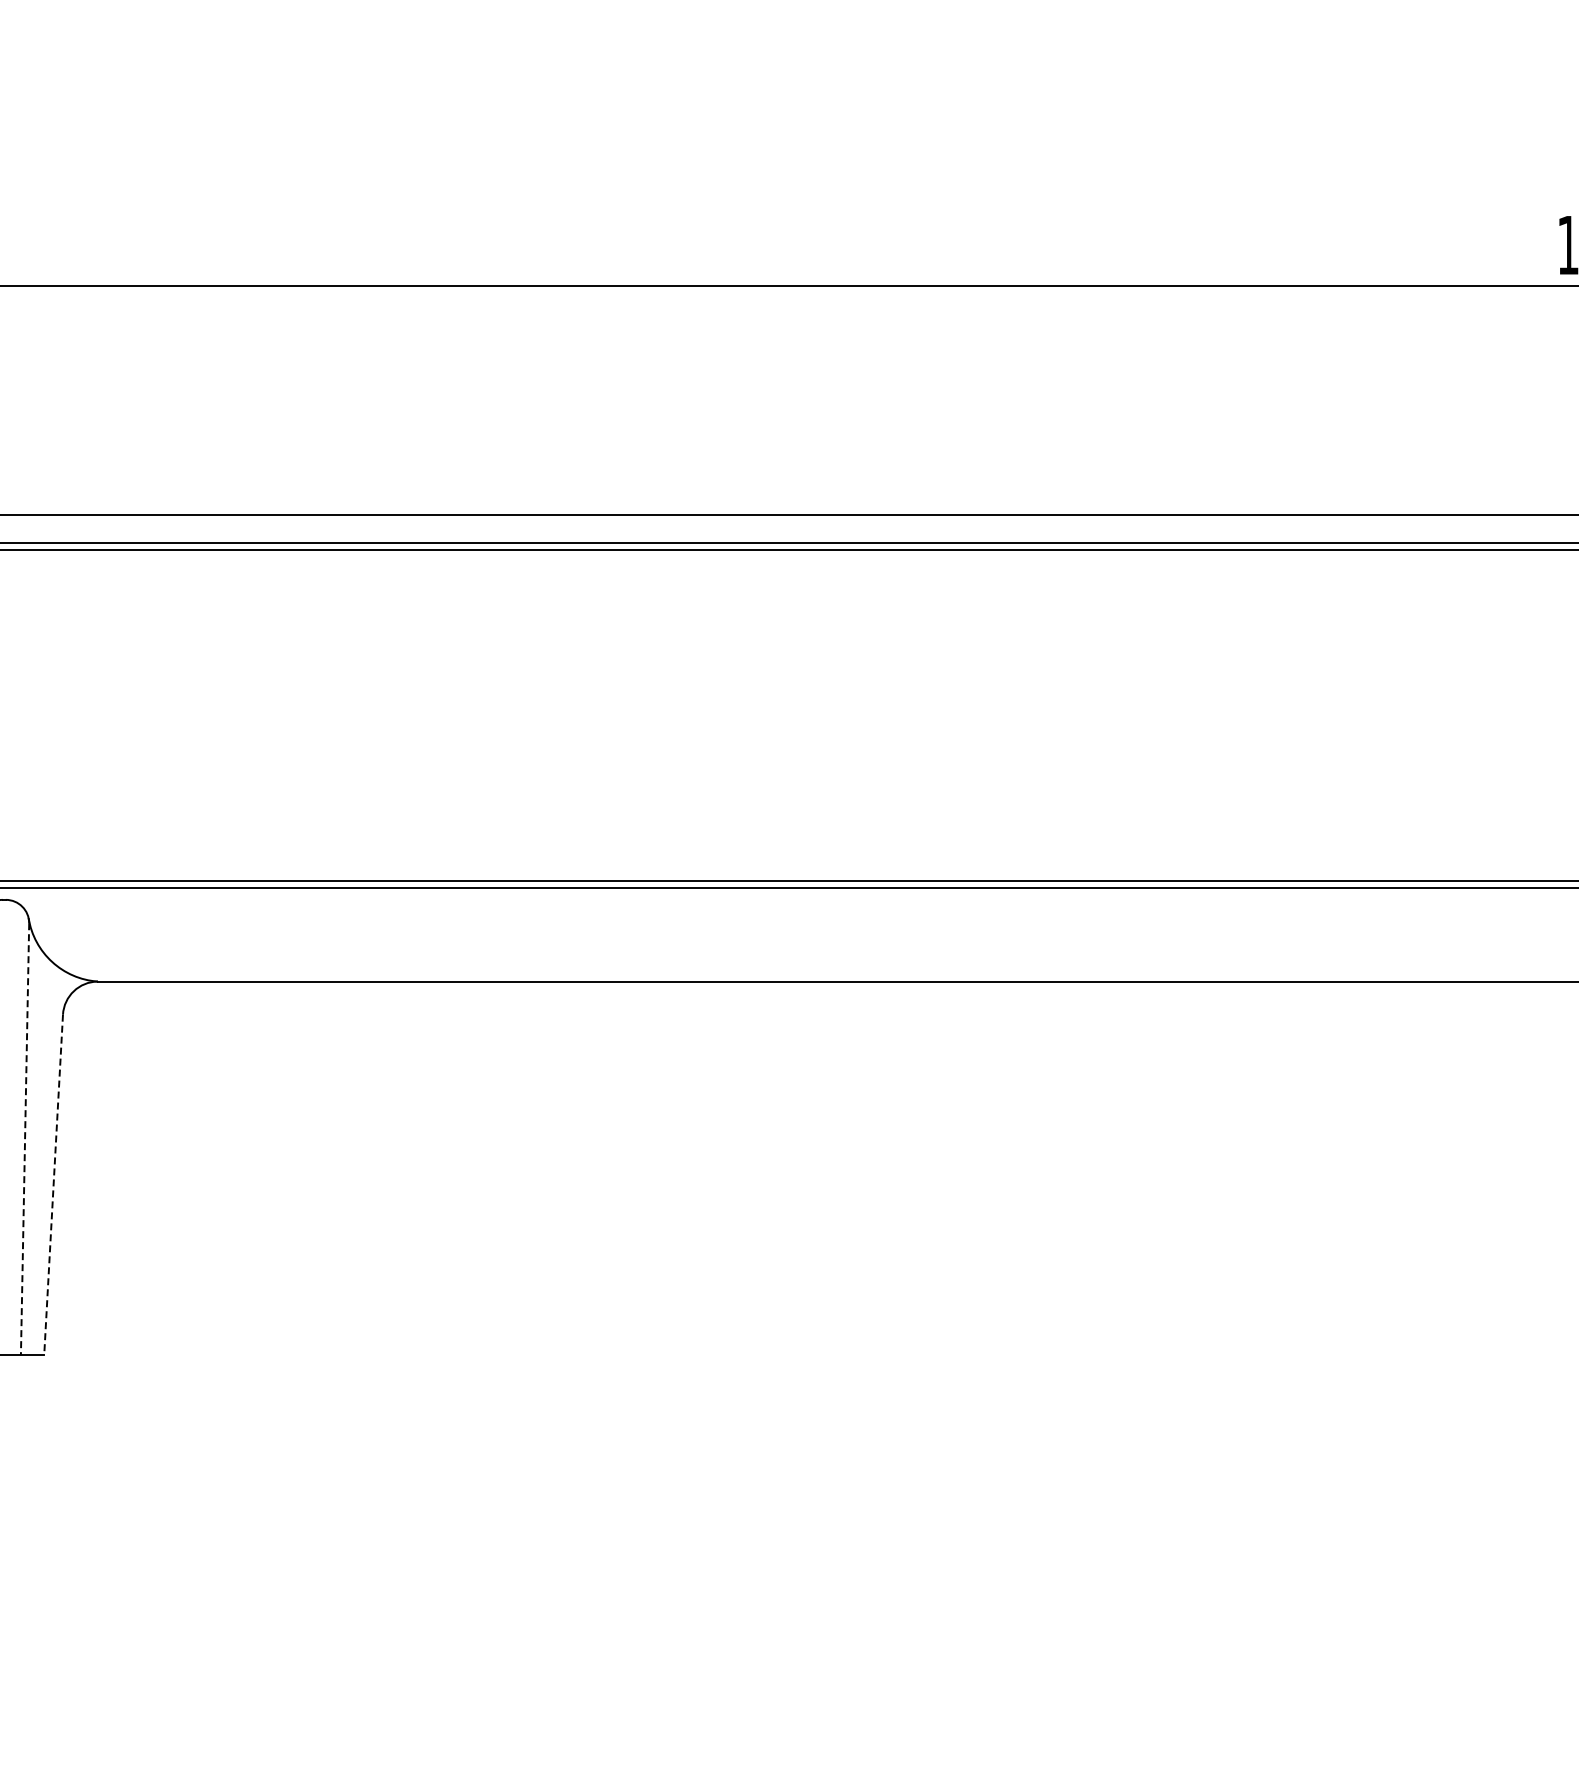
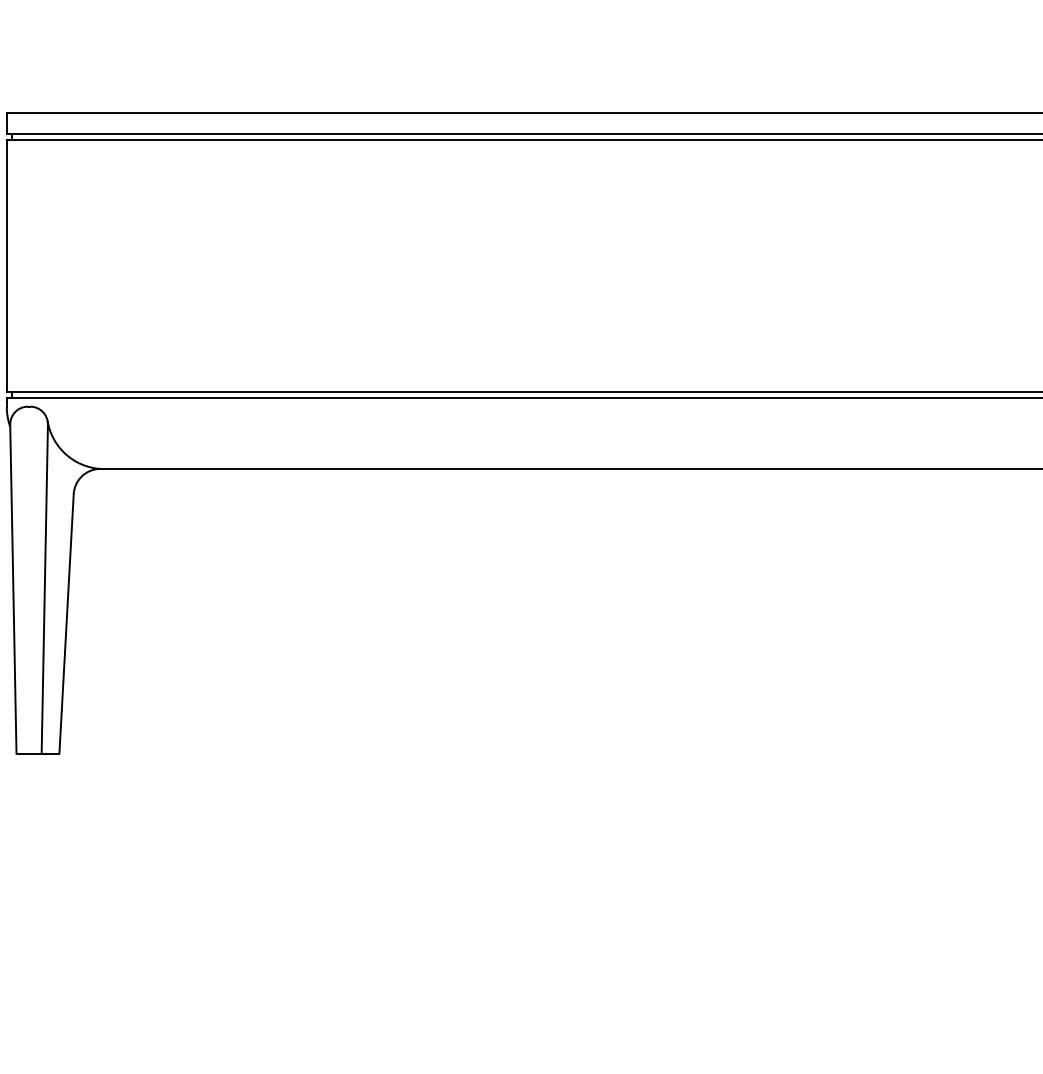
line: (25, 1139) -> (45, 589), dashed -> solid
line: (53, 1184) -> (66, 623), dashed -> solid

